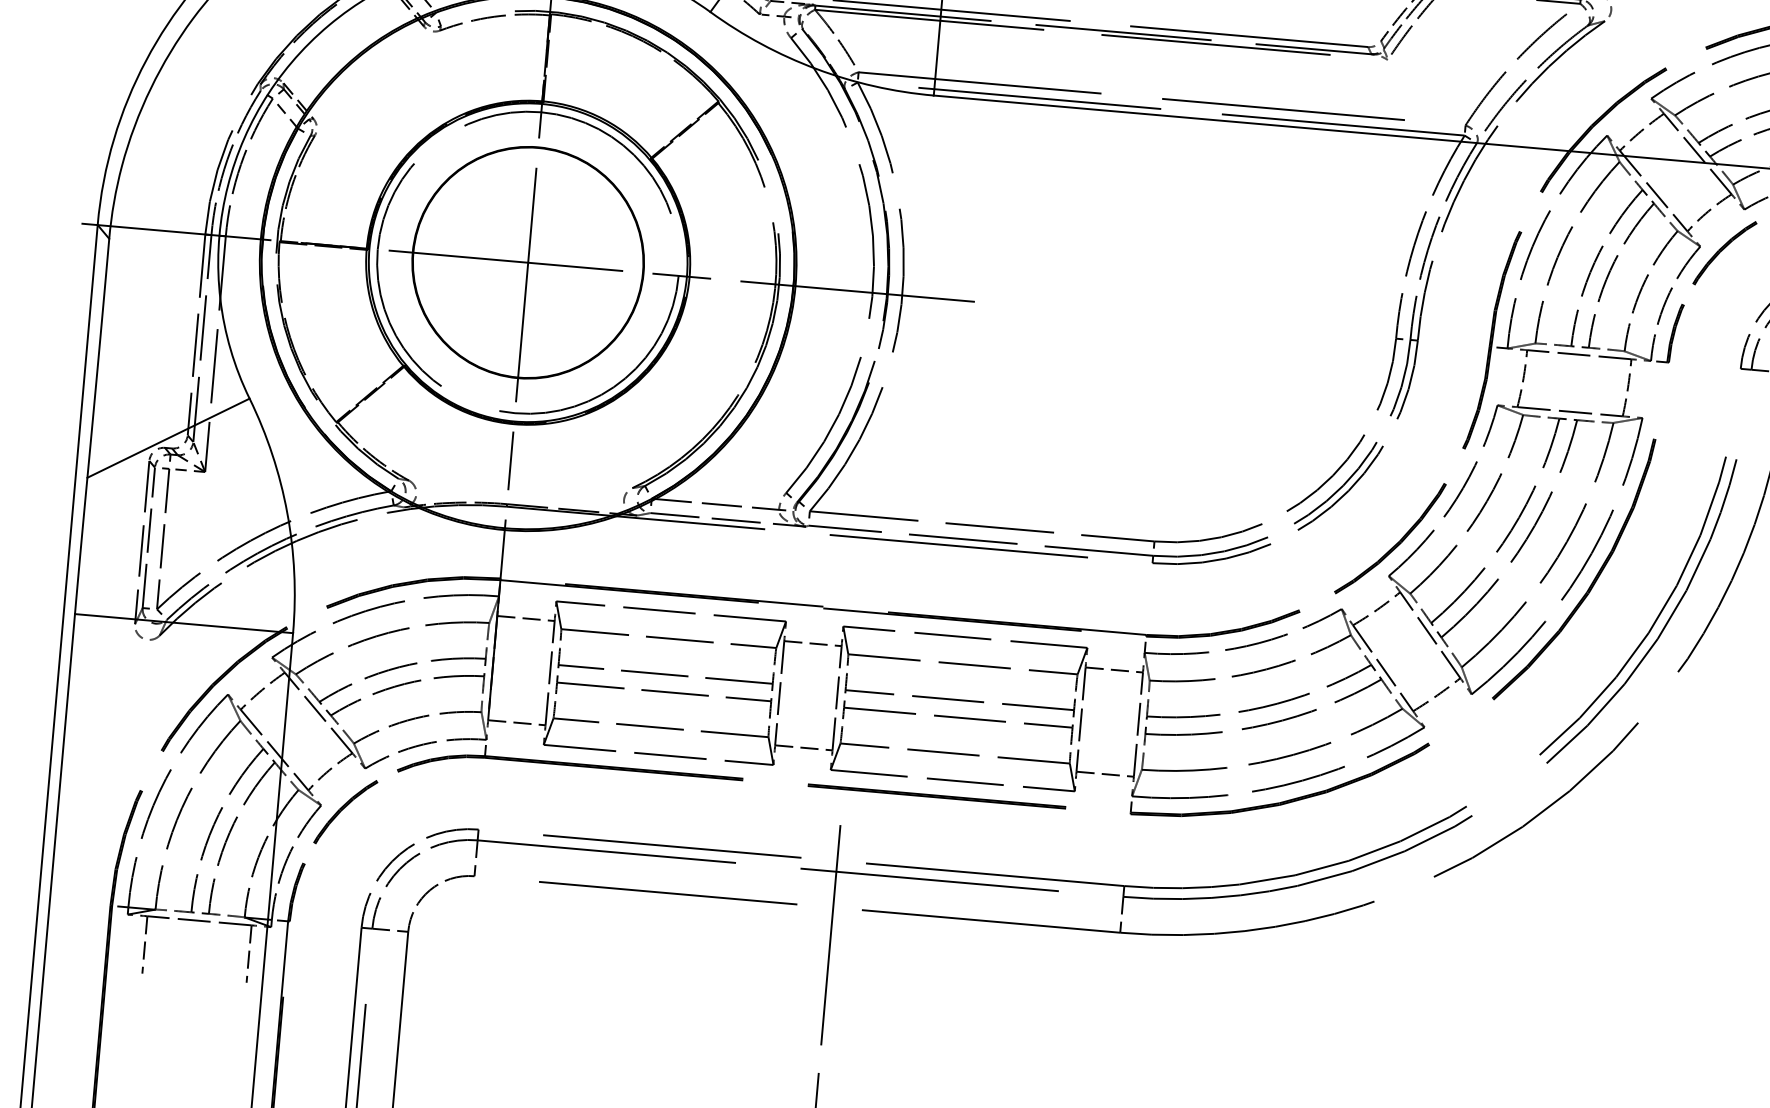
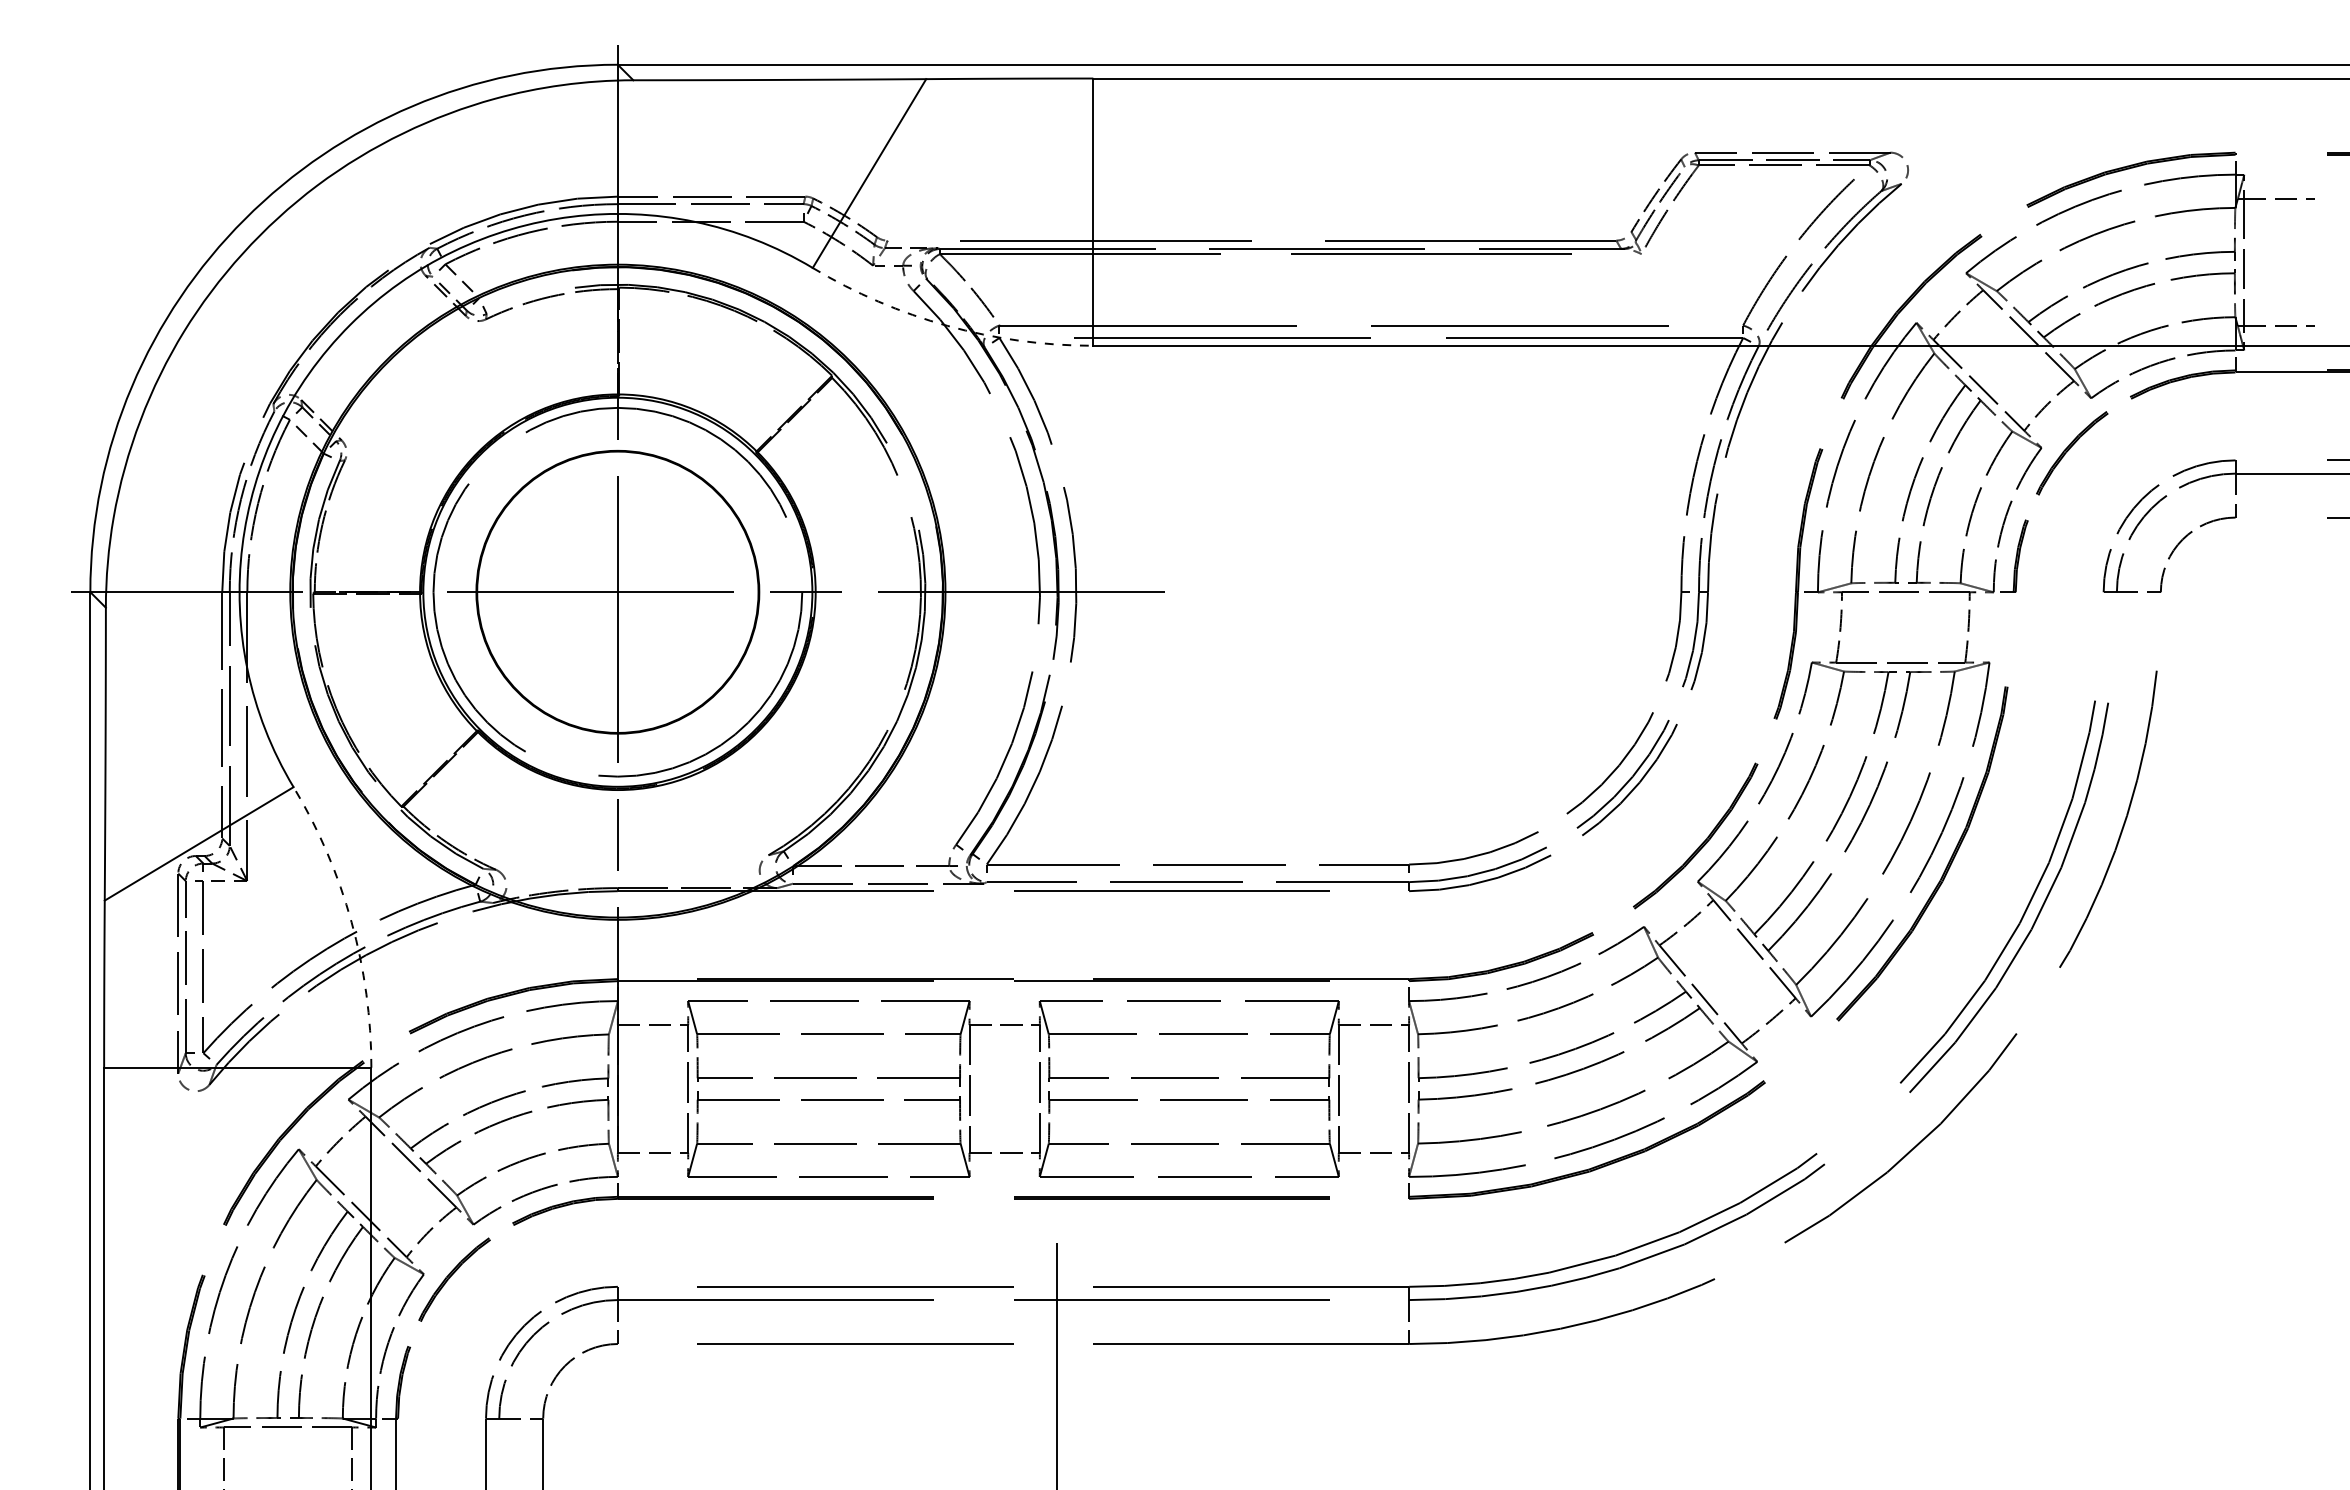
arc: (816, 68) -> (947, 325), solid -> dashed
arc: (287, 513) -> (351, 922), solid -> dashed

